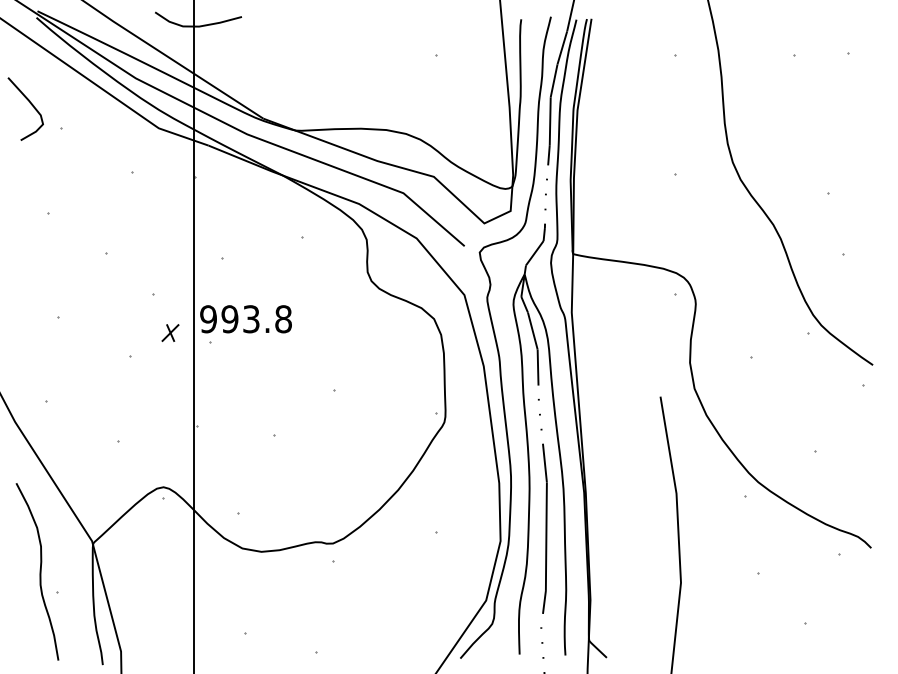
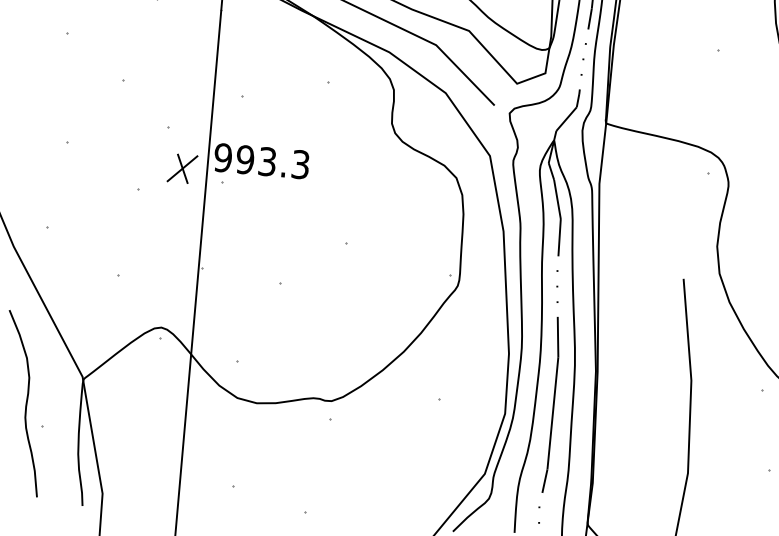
text: (283, 319) -> (300, 164), 993.8 -> 993.3
part: (170, 332) -> (182, 168), size x1.67

